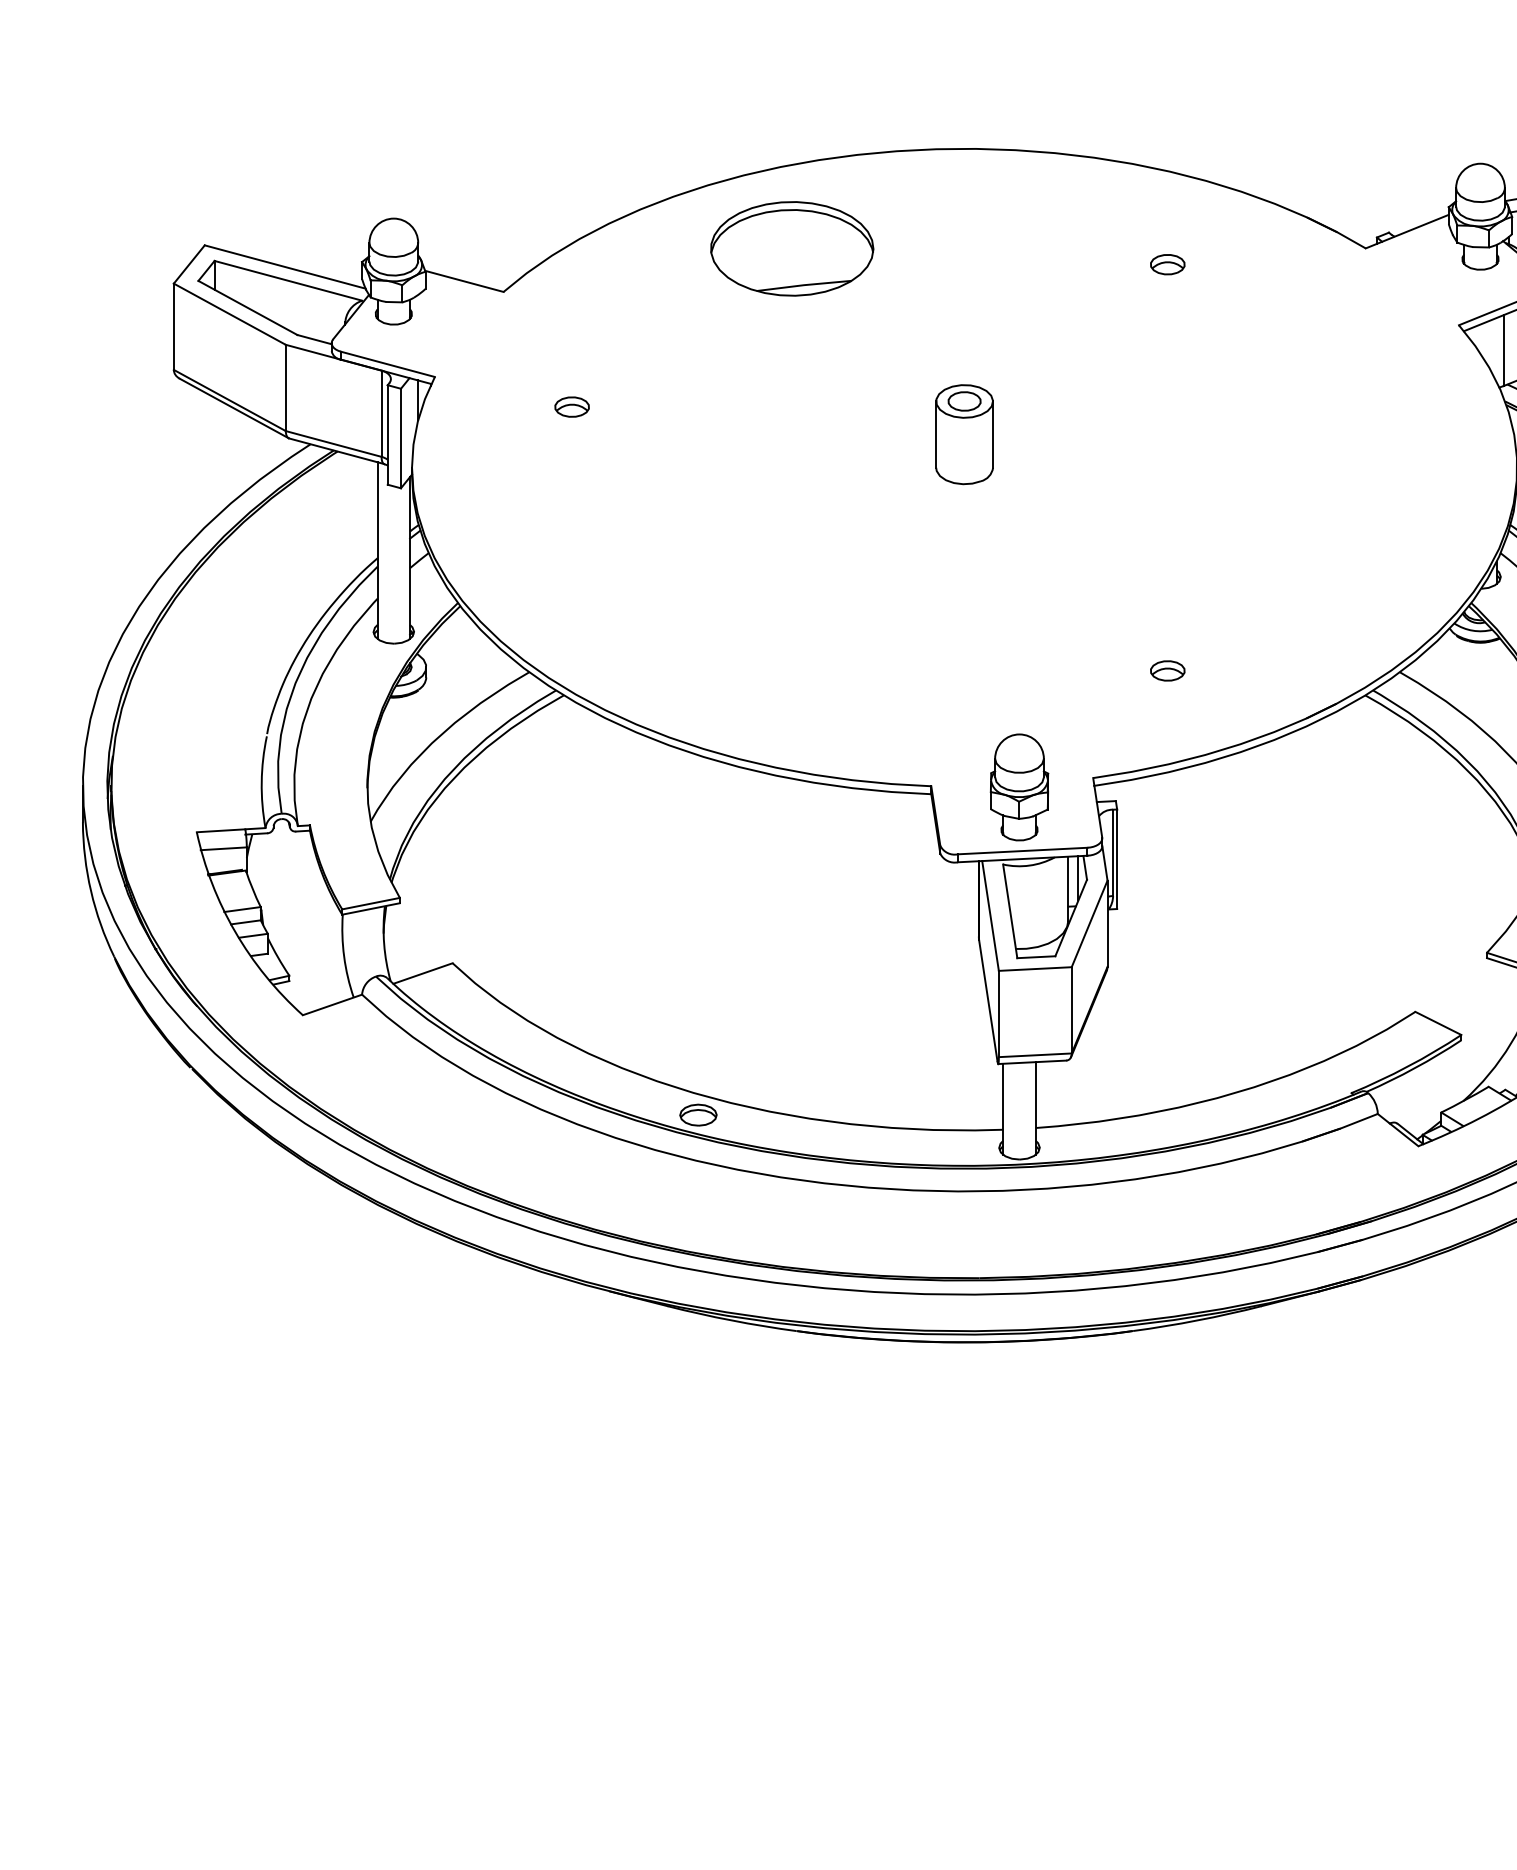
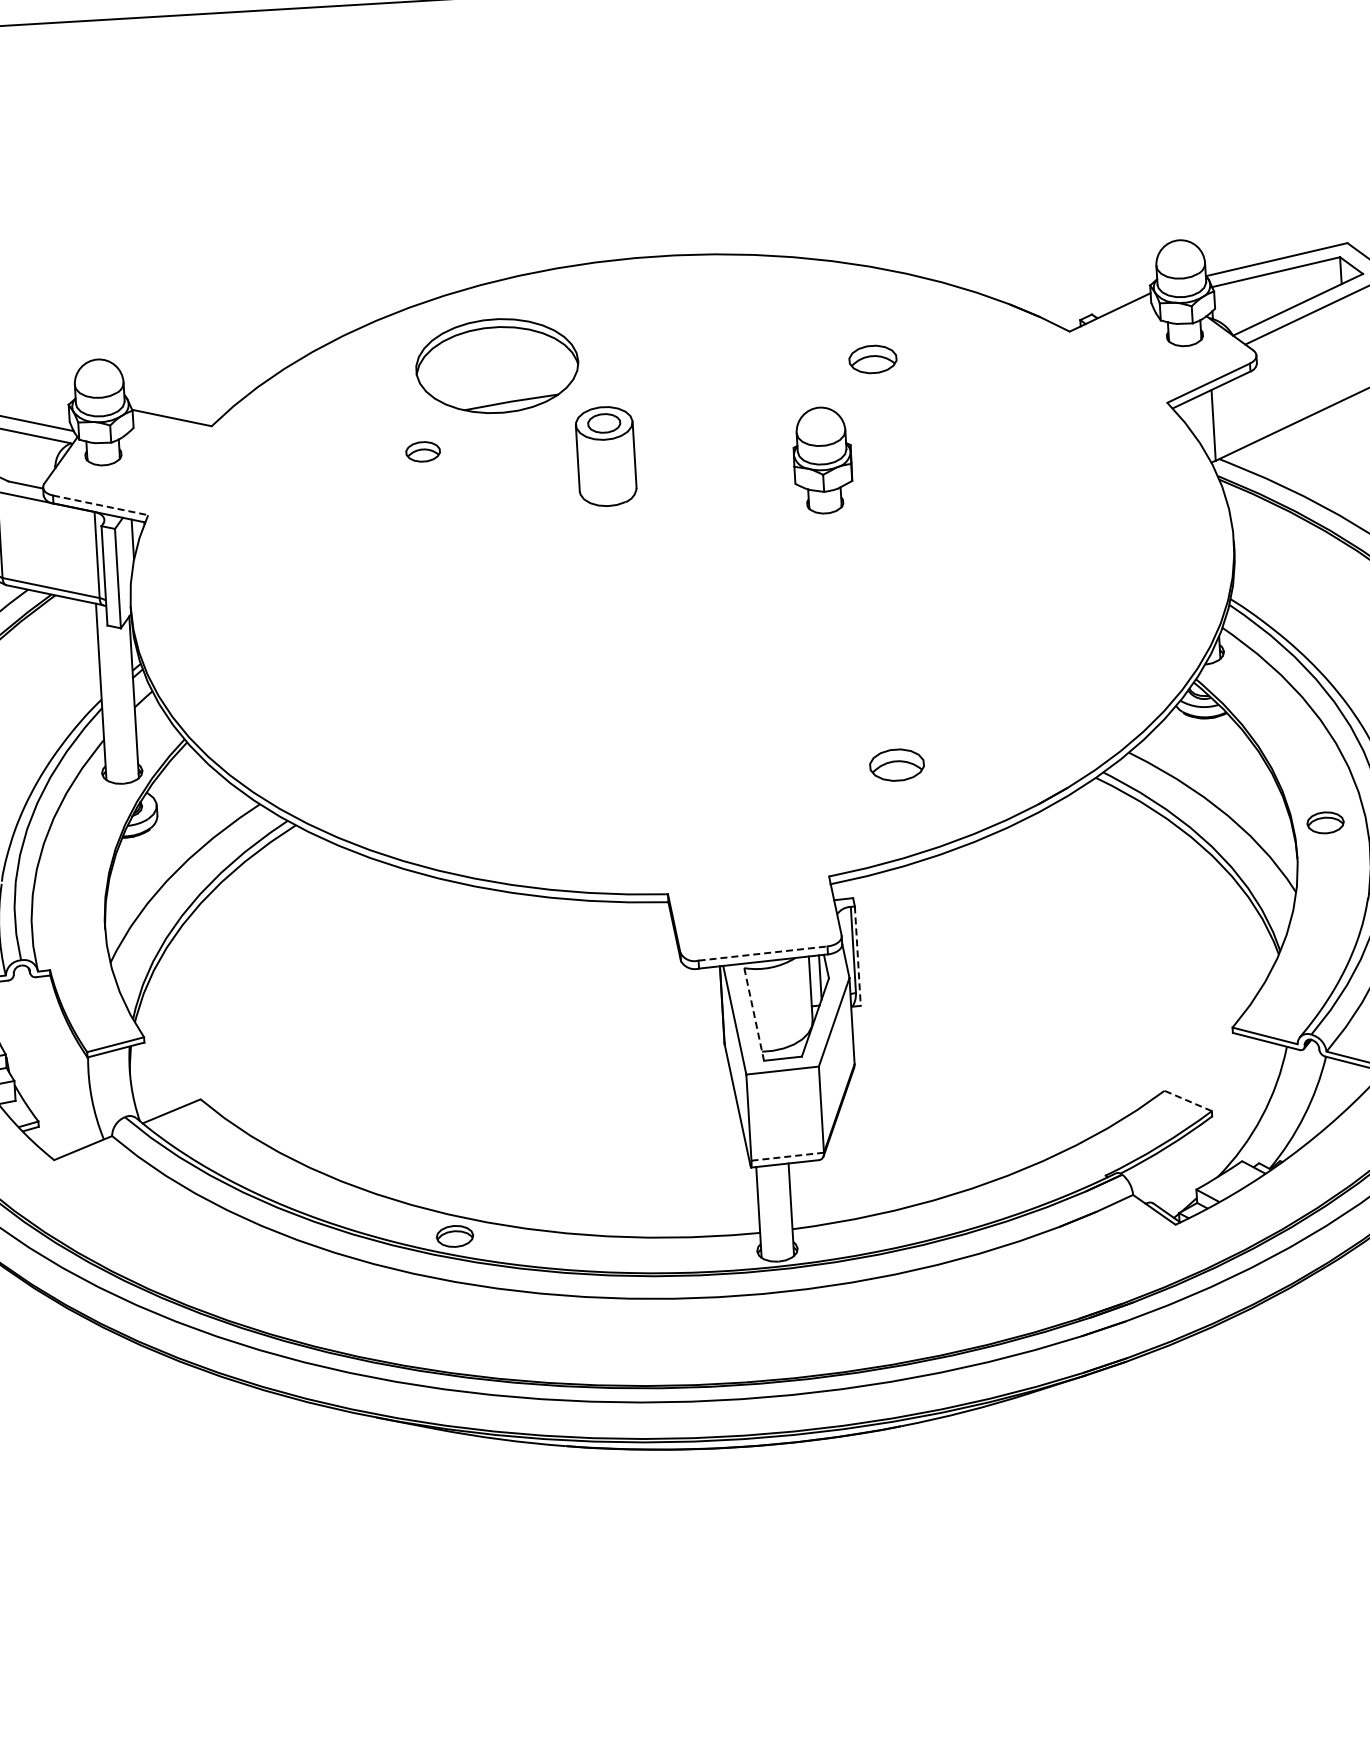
part: (1167, 264) -> (872, 359), size x1.4
line: (387, 364) -> (100, 505), solid -> dashed
part: (571, 406) -> (422, 451), moved
part: (964, 434) -> (606, 456), moved
part: (1167, 670) -> (896, 764), size x1.6
part: (1019, 787) -> (822, 460), moved
line: (1022, 851) -> (762, 954), solid -> dashed
line: (1117, 859) -> (858, 956), solid -> dashed
line: (1010, 911) -> (754, 1014), solid -> dashed
line: (1438, 1023) -> (1188, 1101), solid -> dashed
line: (1035, 1055) -> (787, 1156), solid -> dashed

